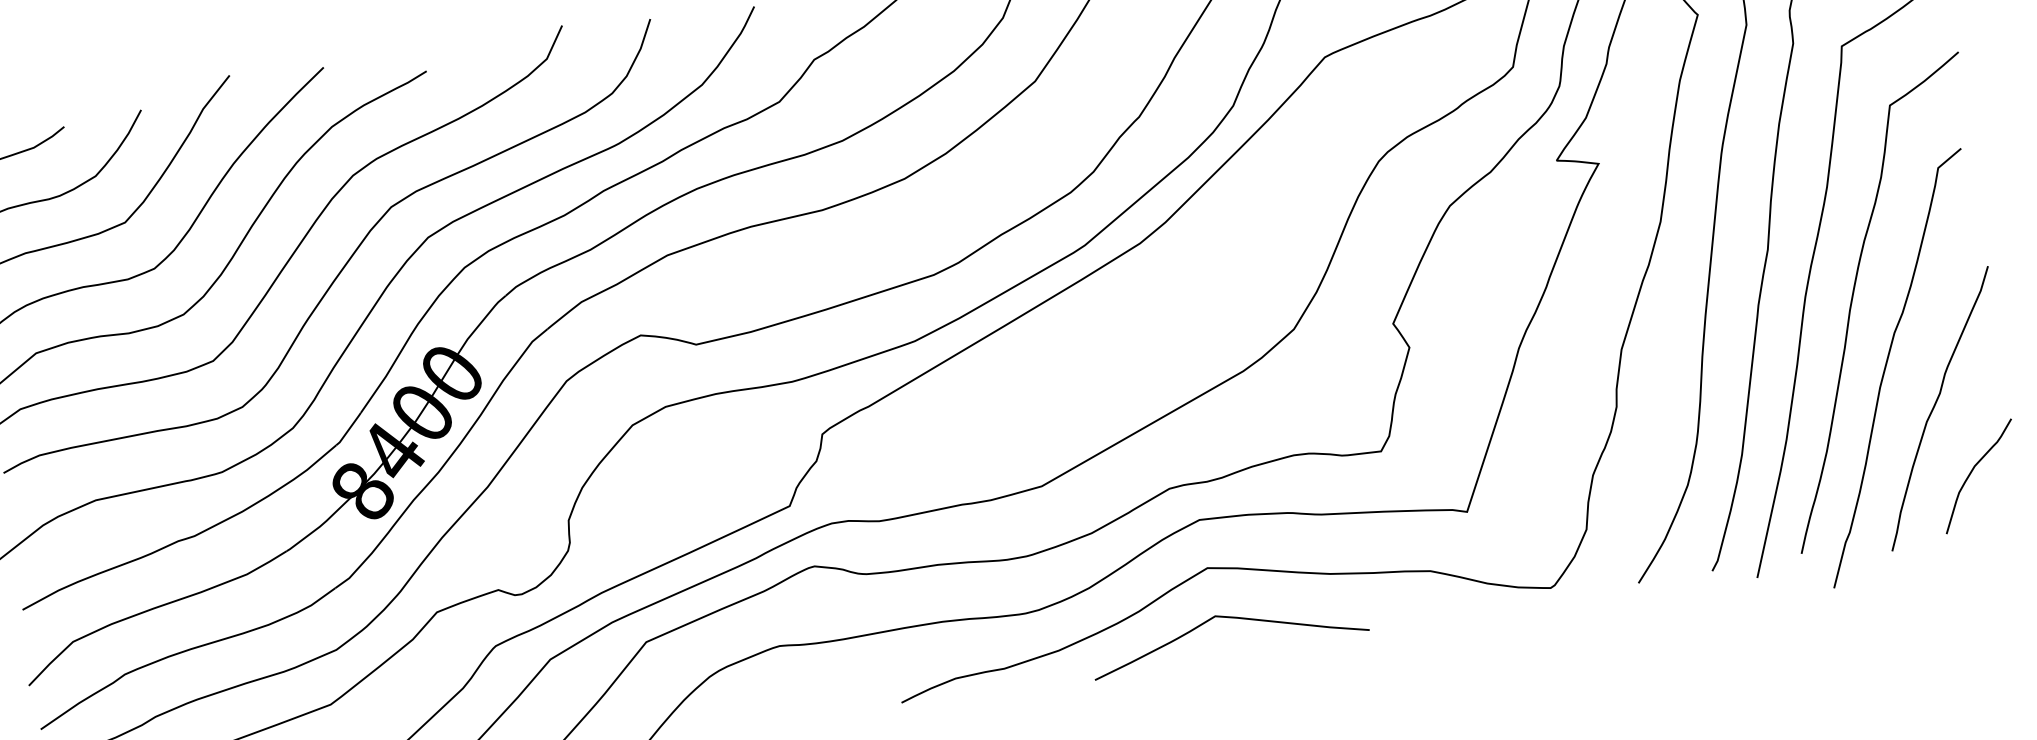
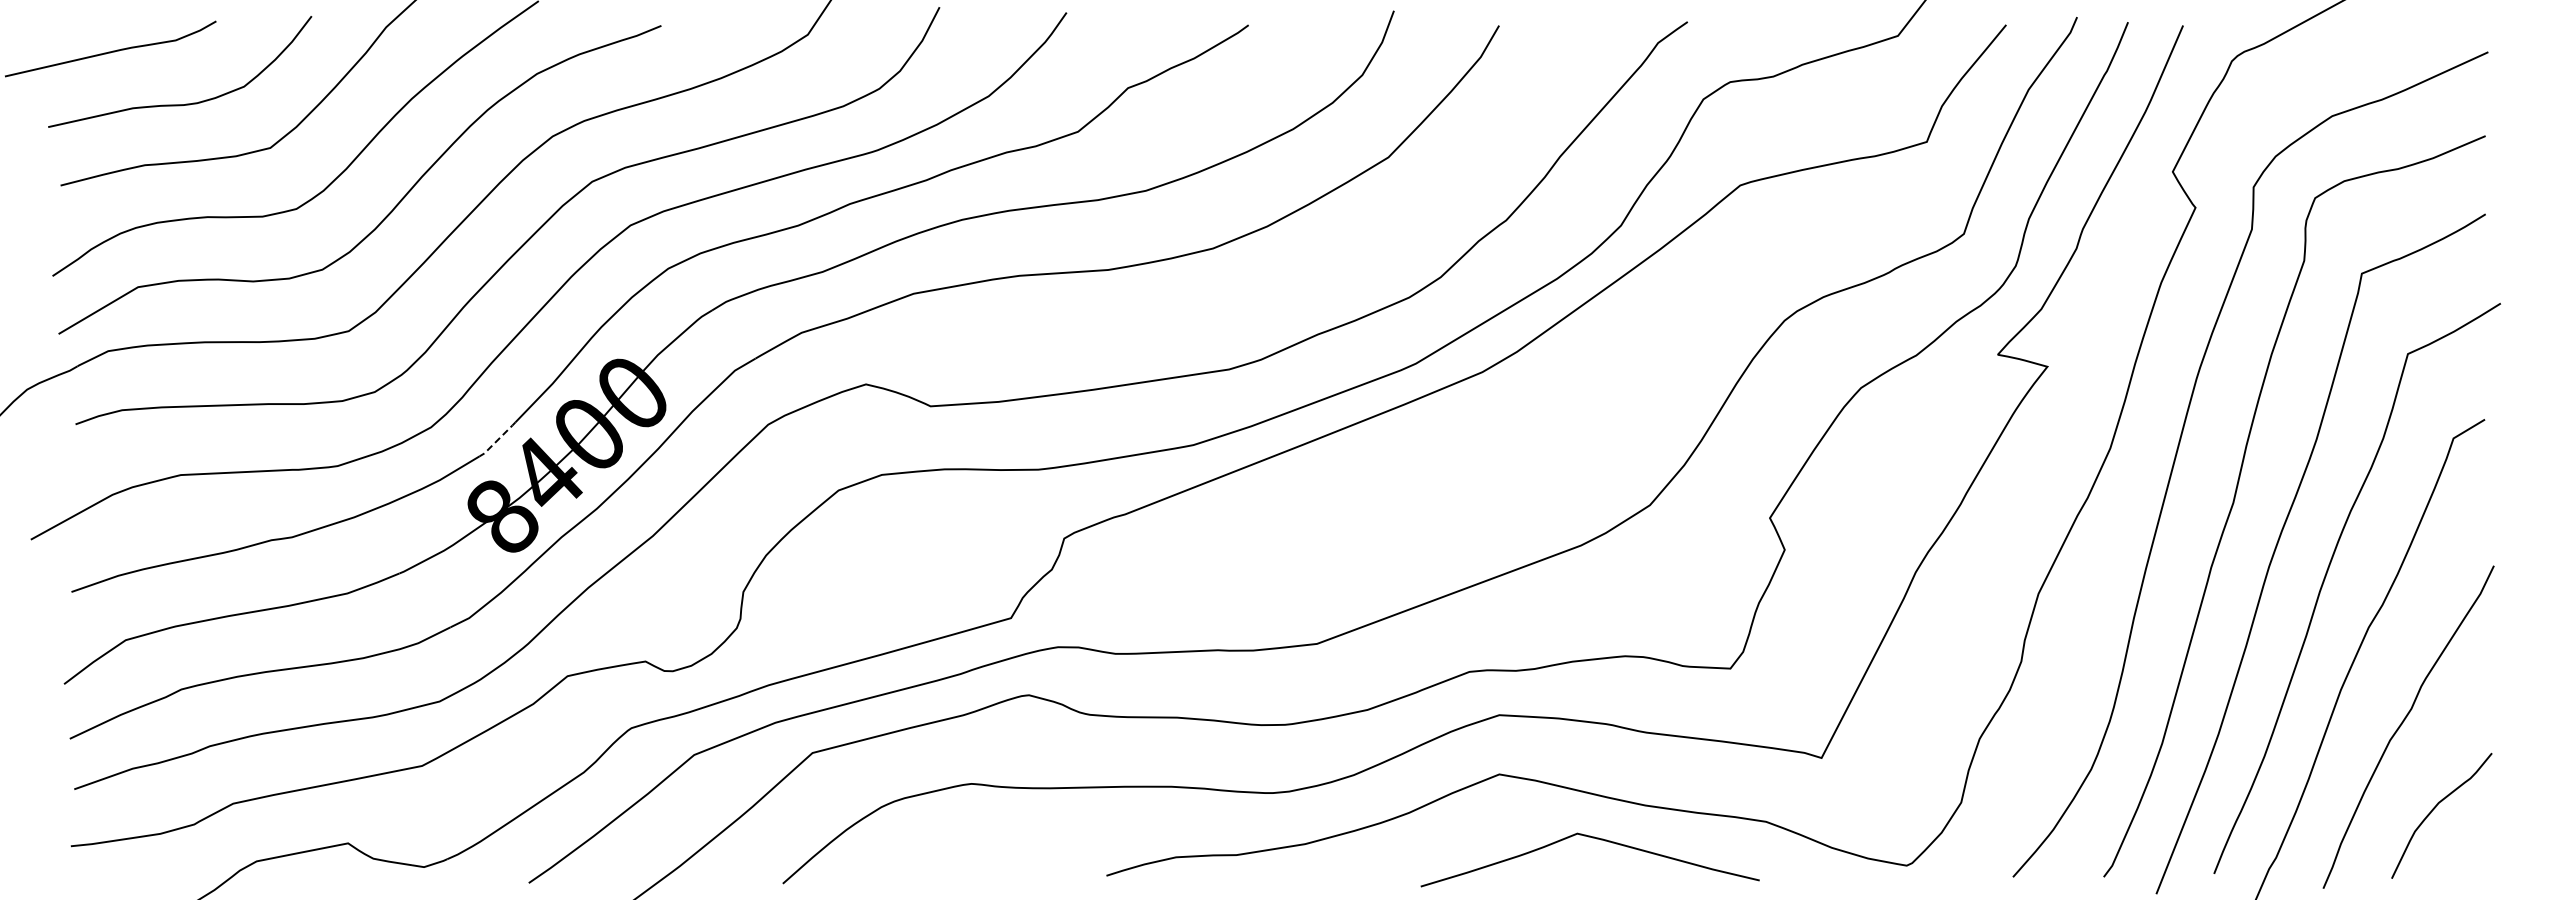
line: (348, 430) -> (497, 440), solid -> dashed
curve: (1231, 618) -> (1596, 839), moved

